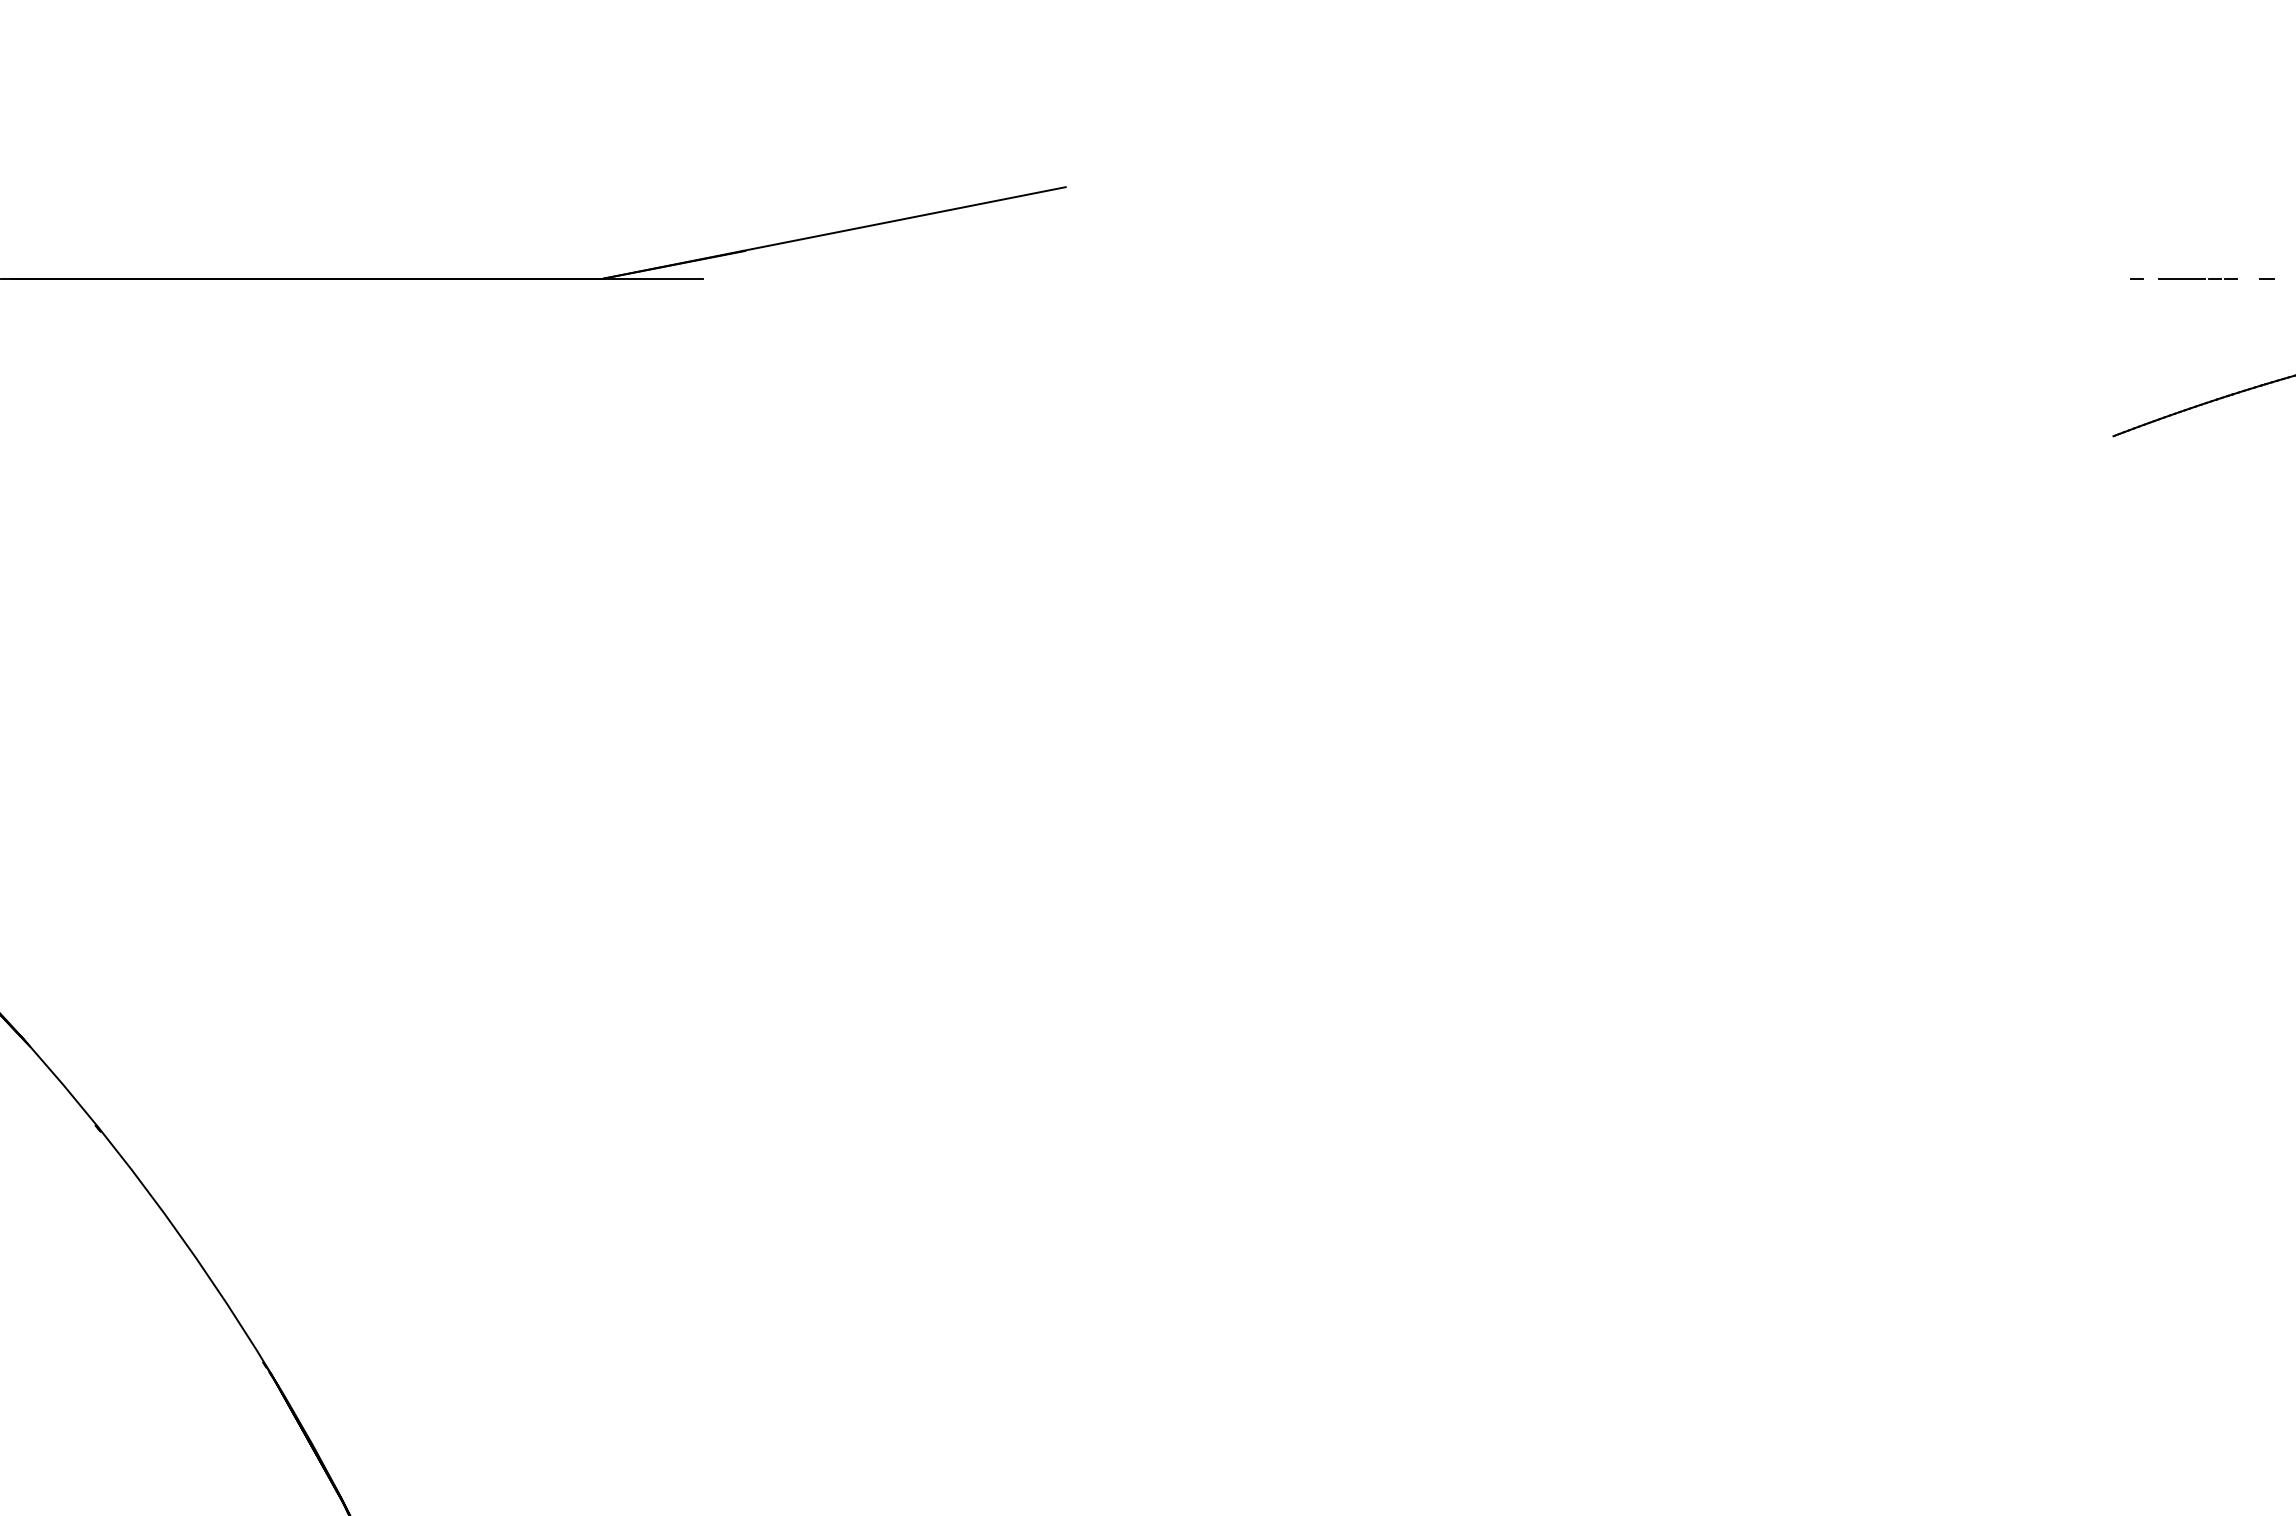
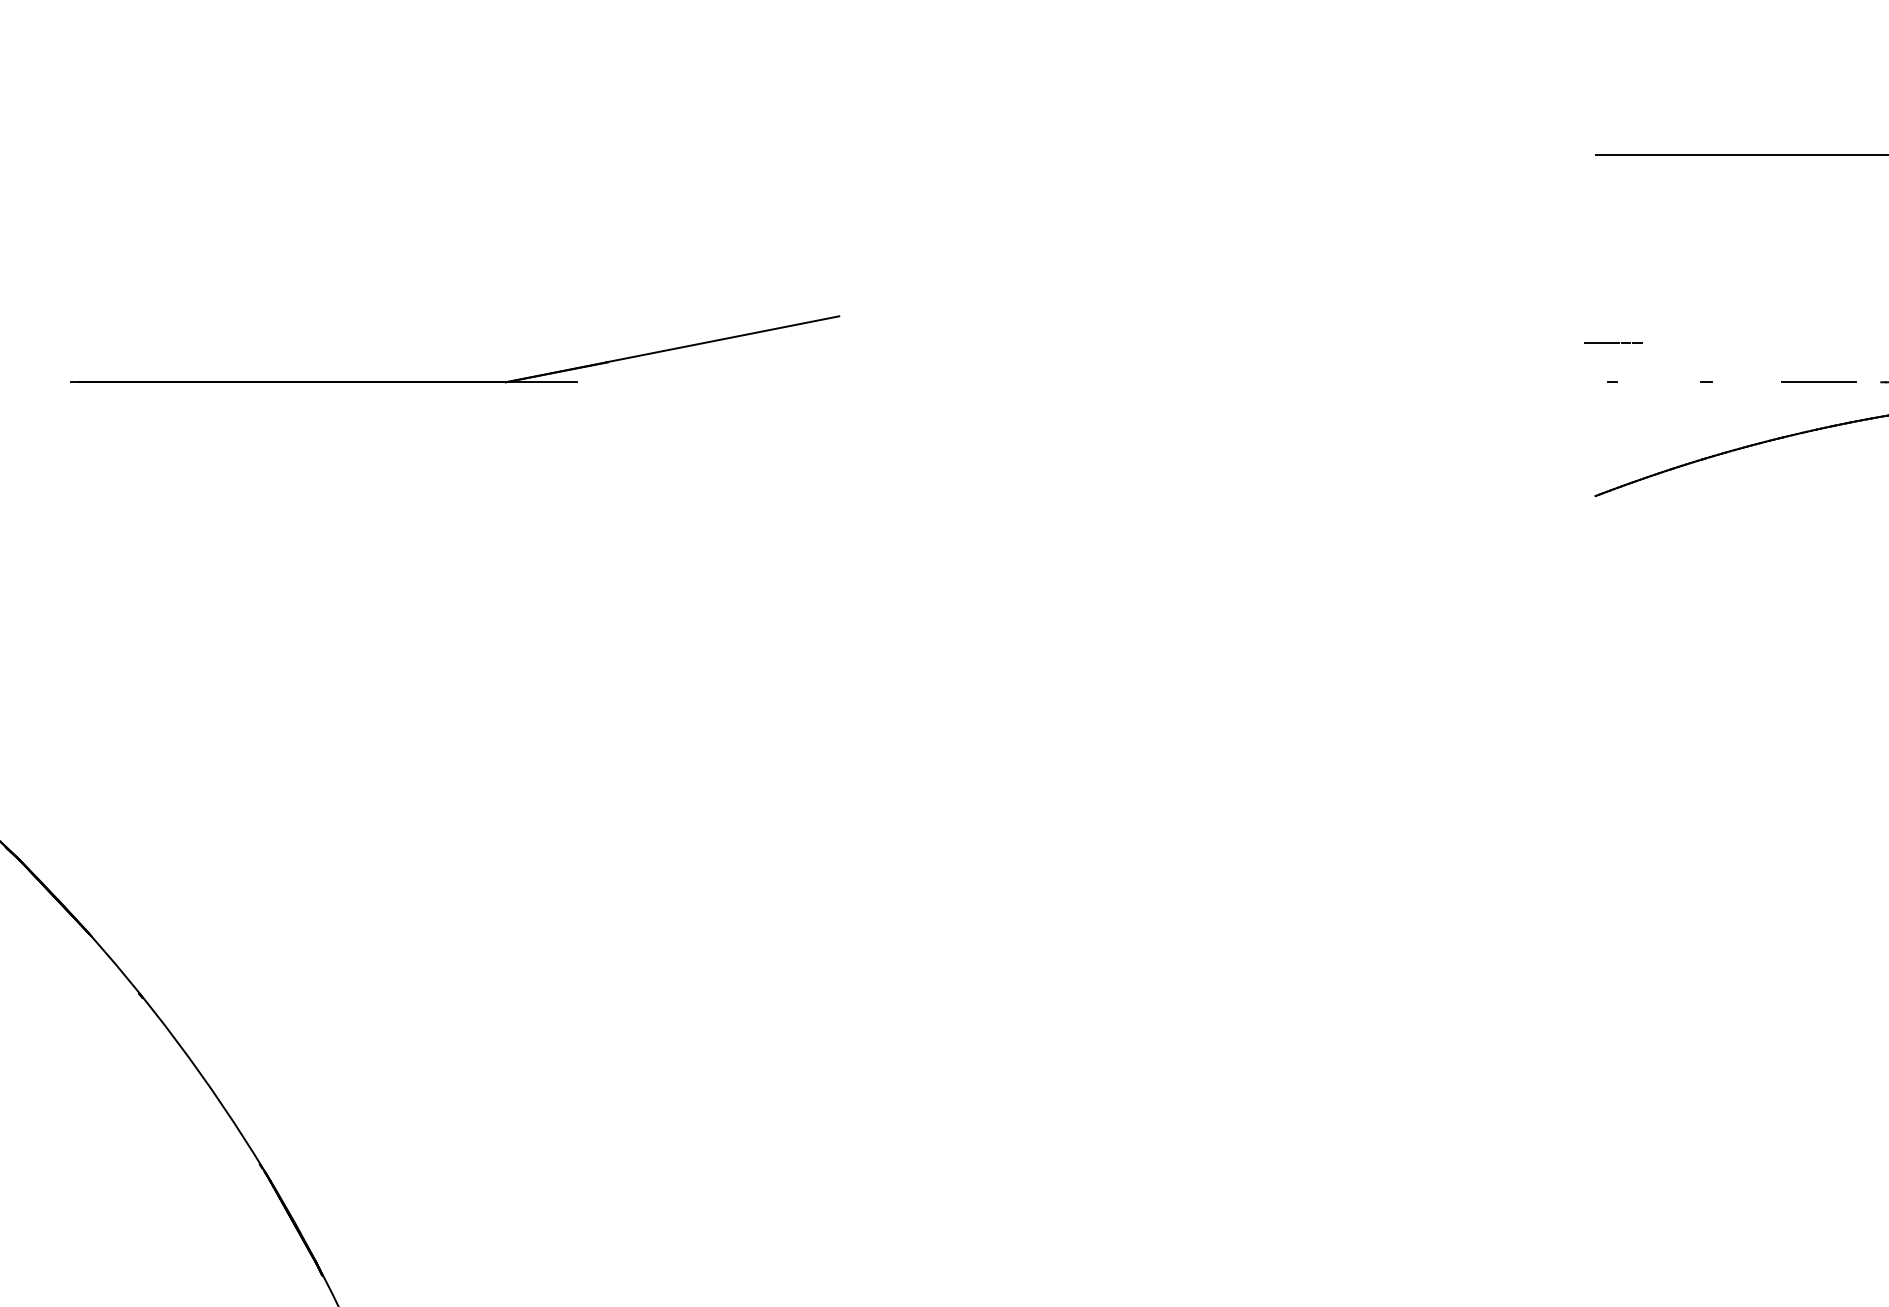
line: (2197, 277) -> (1613, 342), moved

